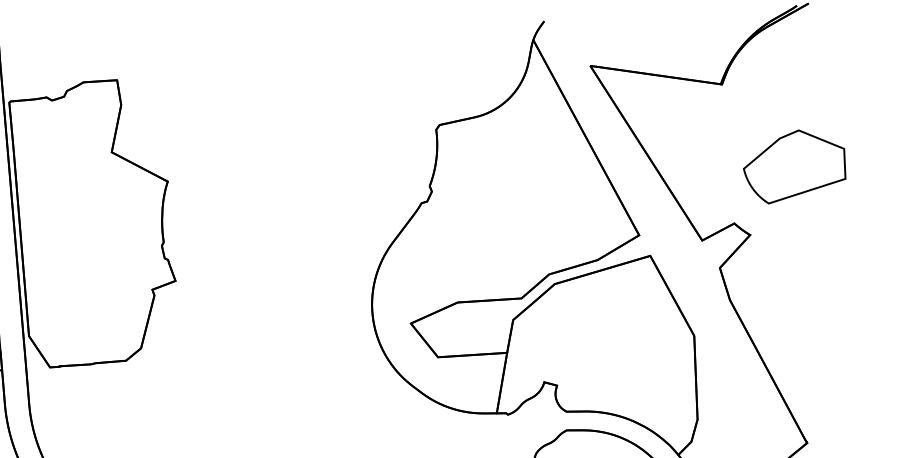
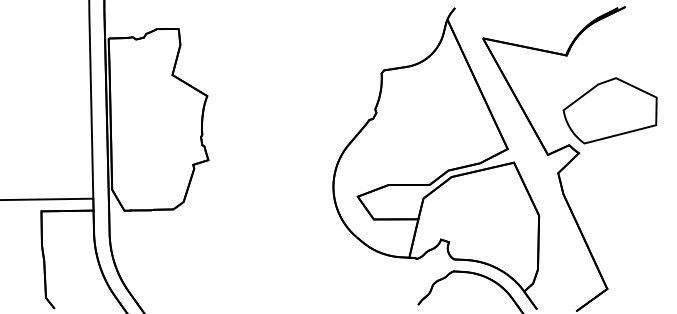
part: (793, 165) -> (609, 110), size x1.43

